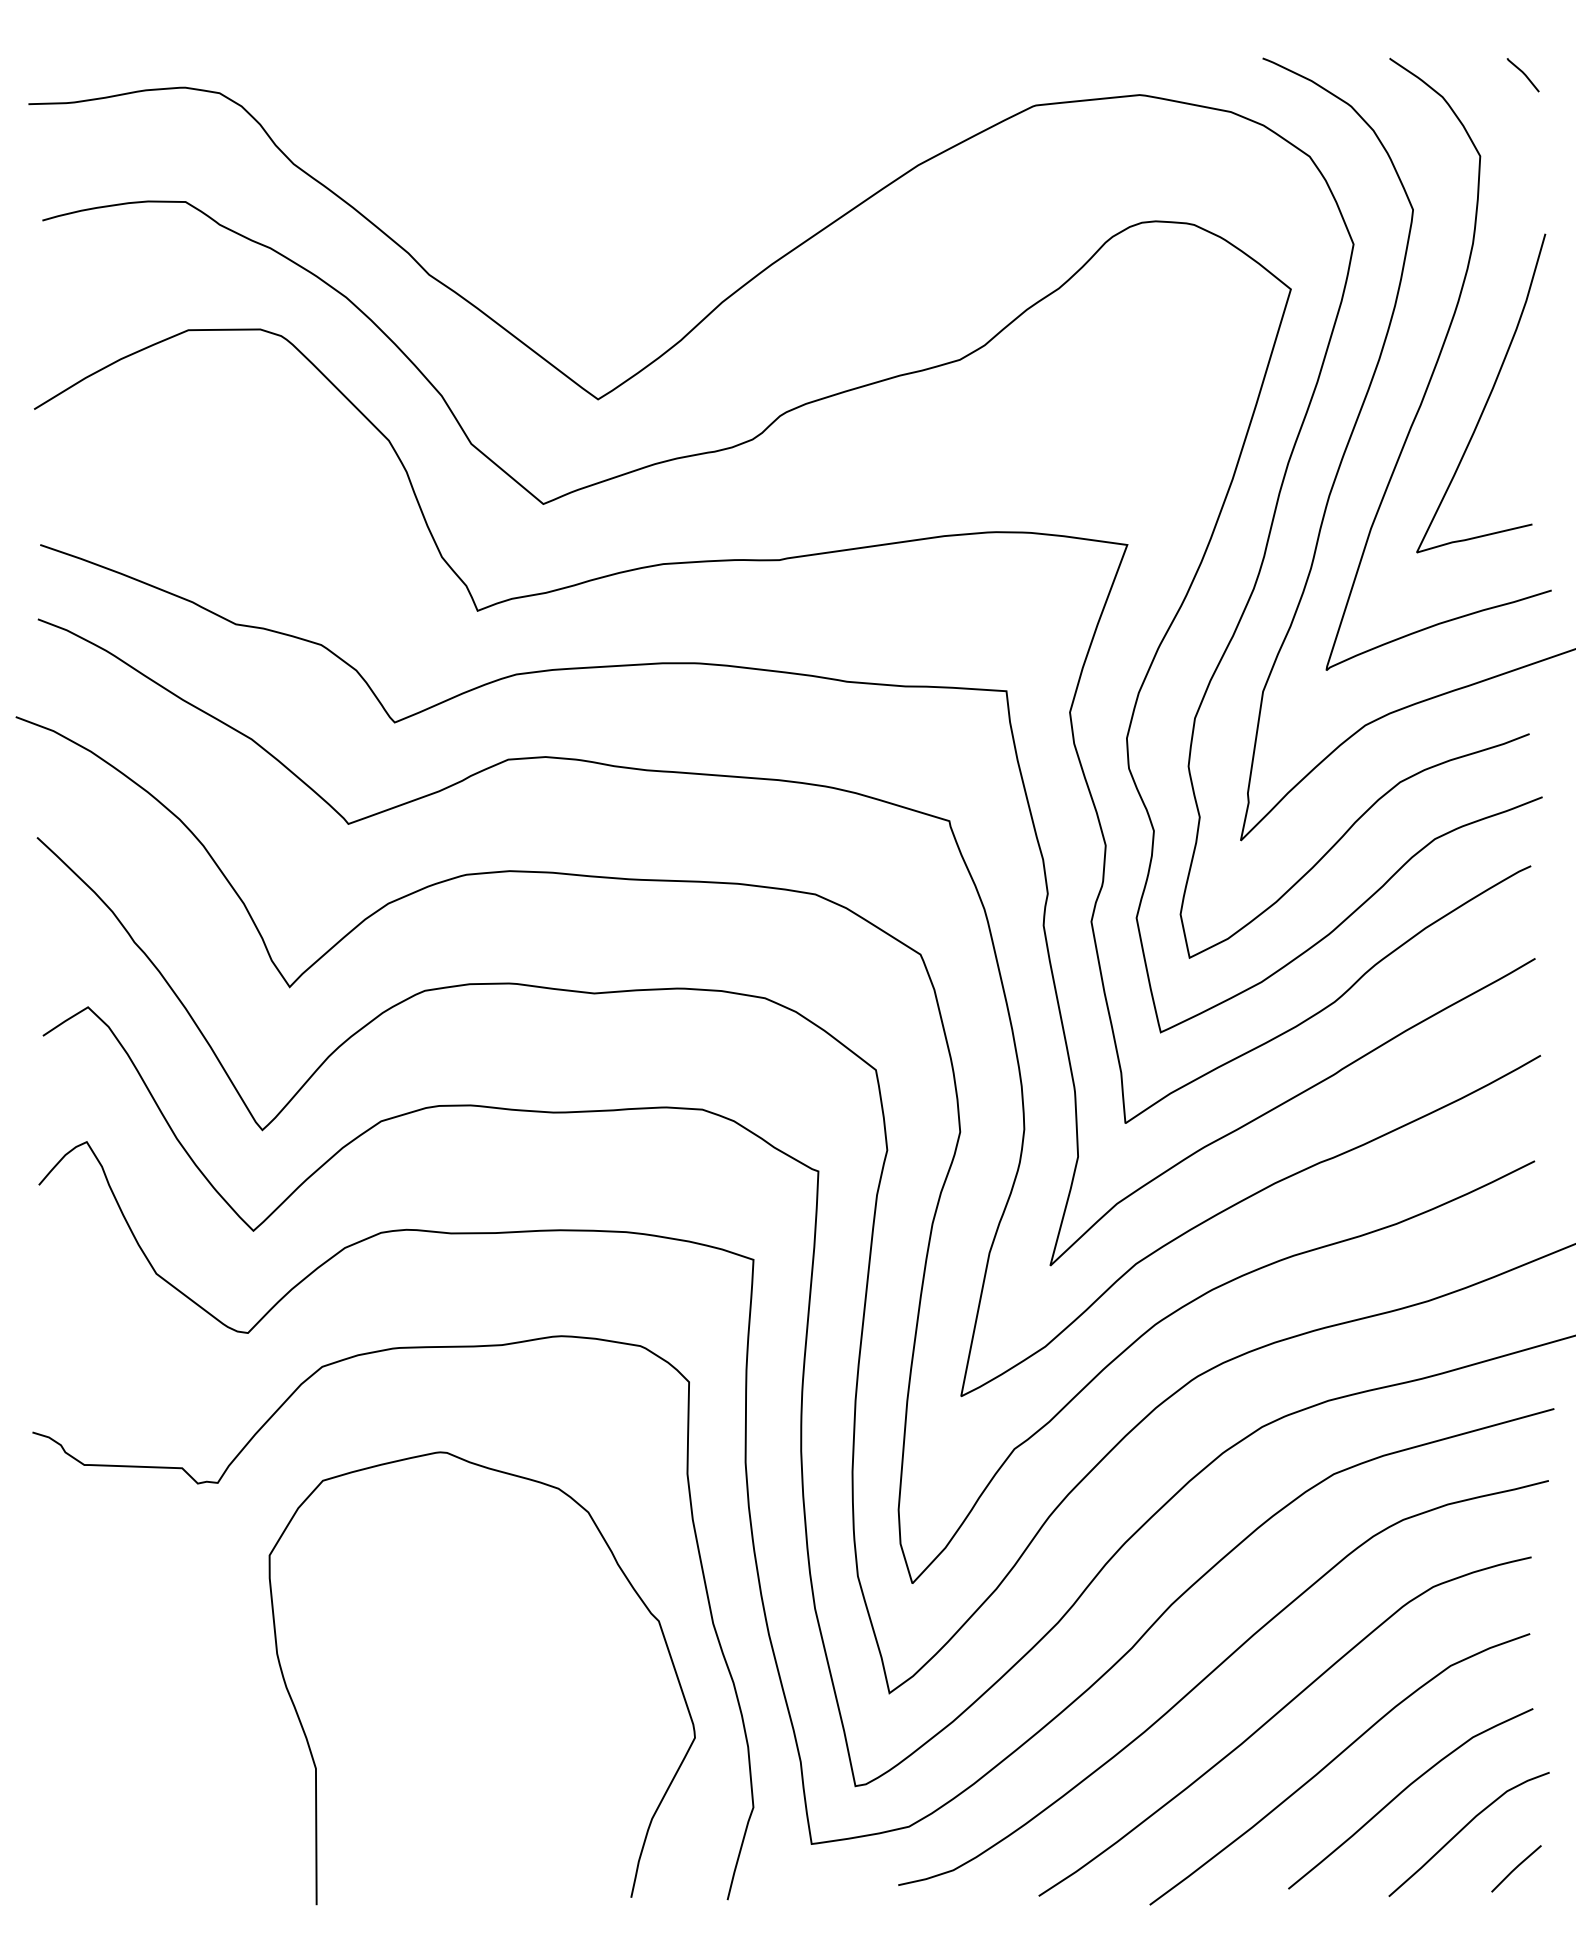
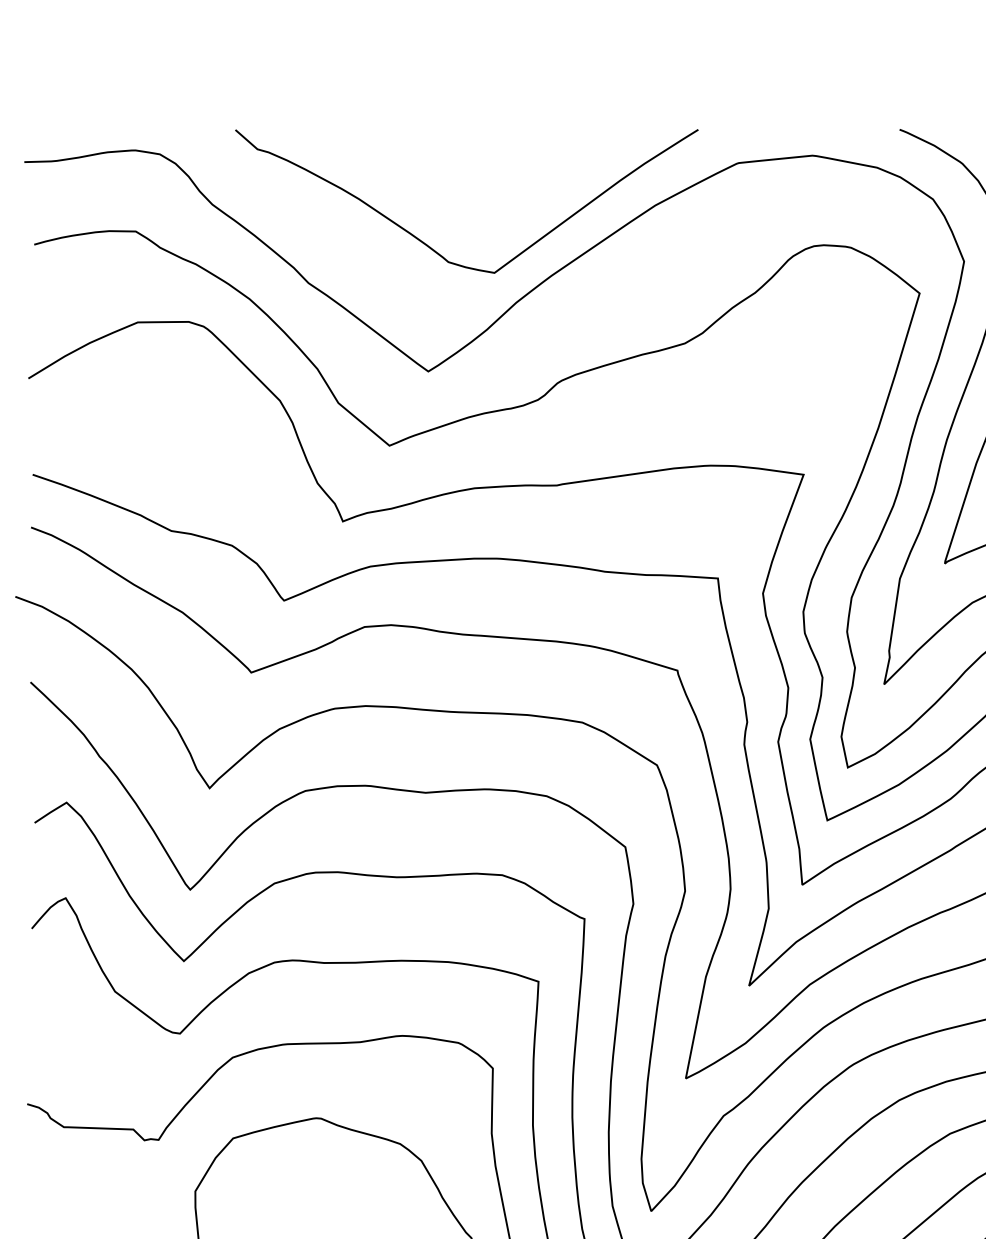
curve: (603, 225) -> (432, 248), added

